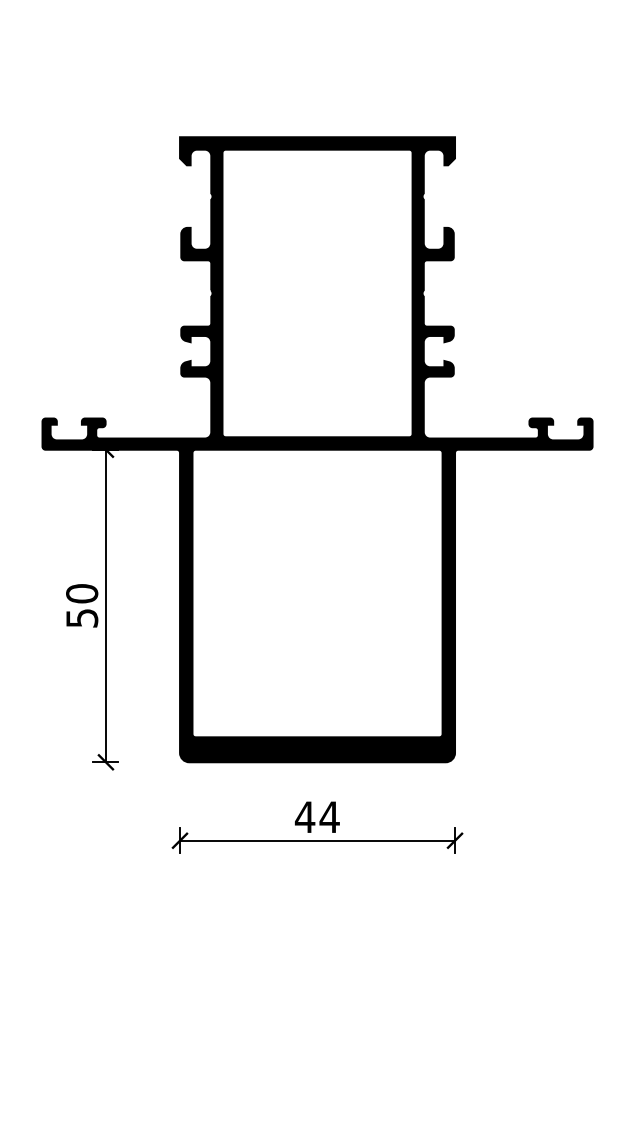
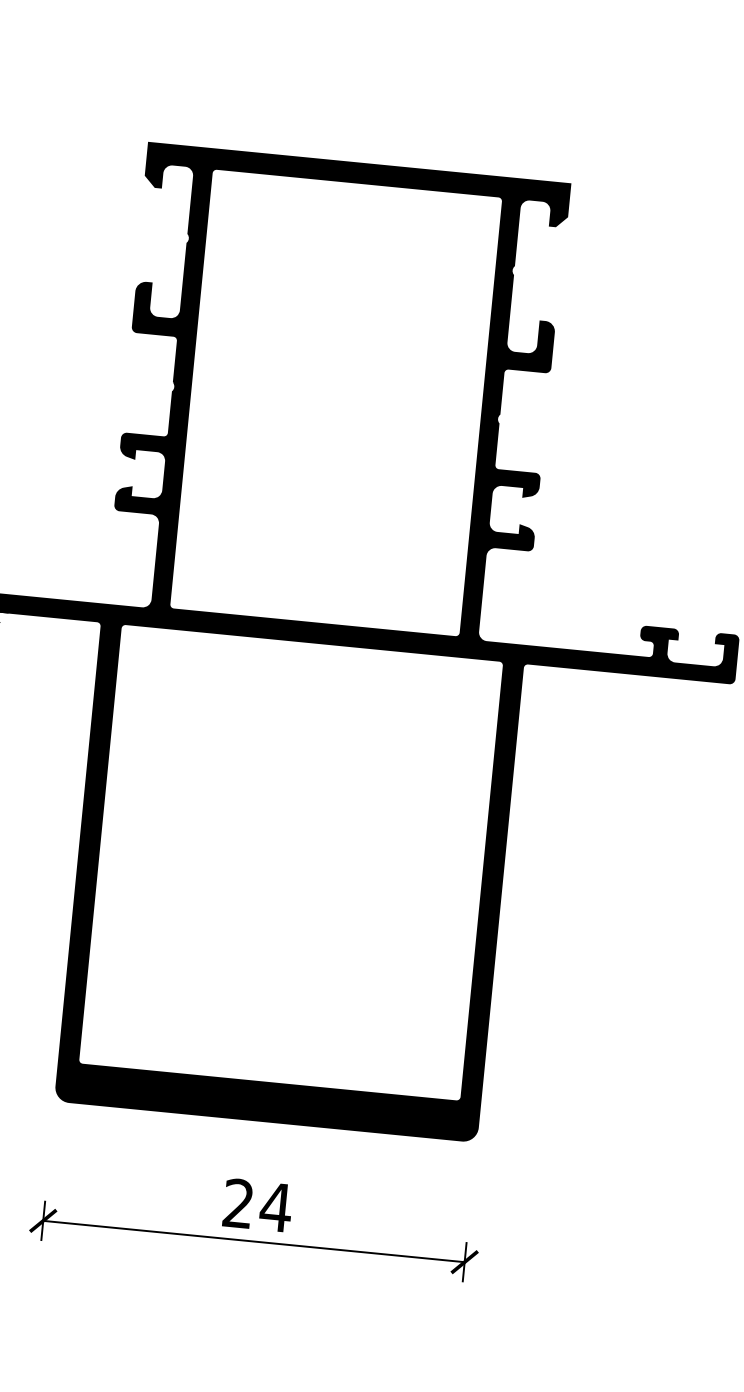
text: (304, 816) -> (237, 1202), 44 -> 24

